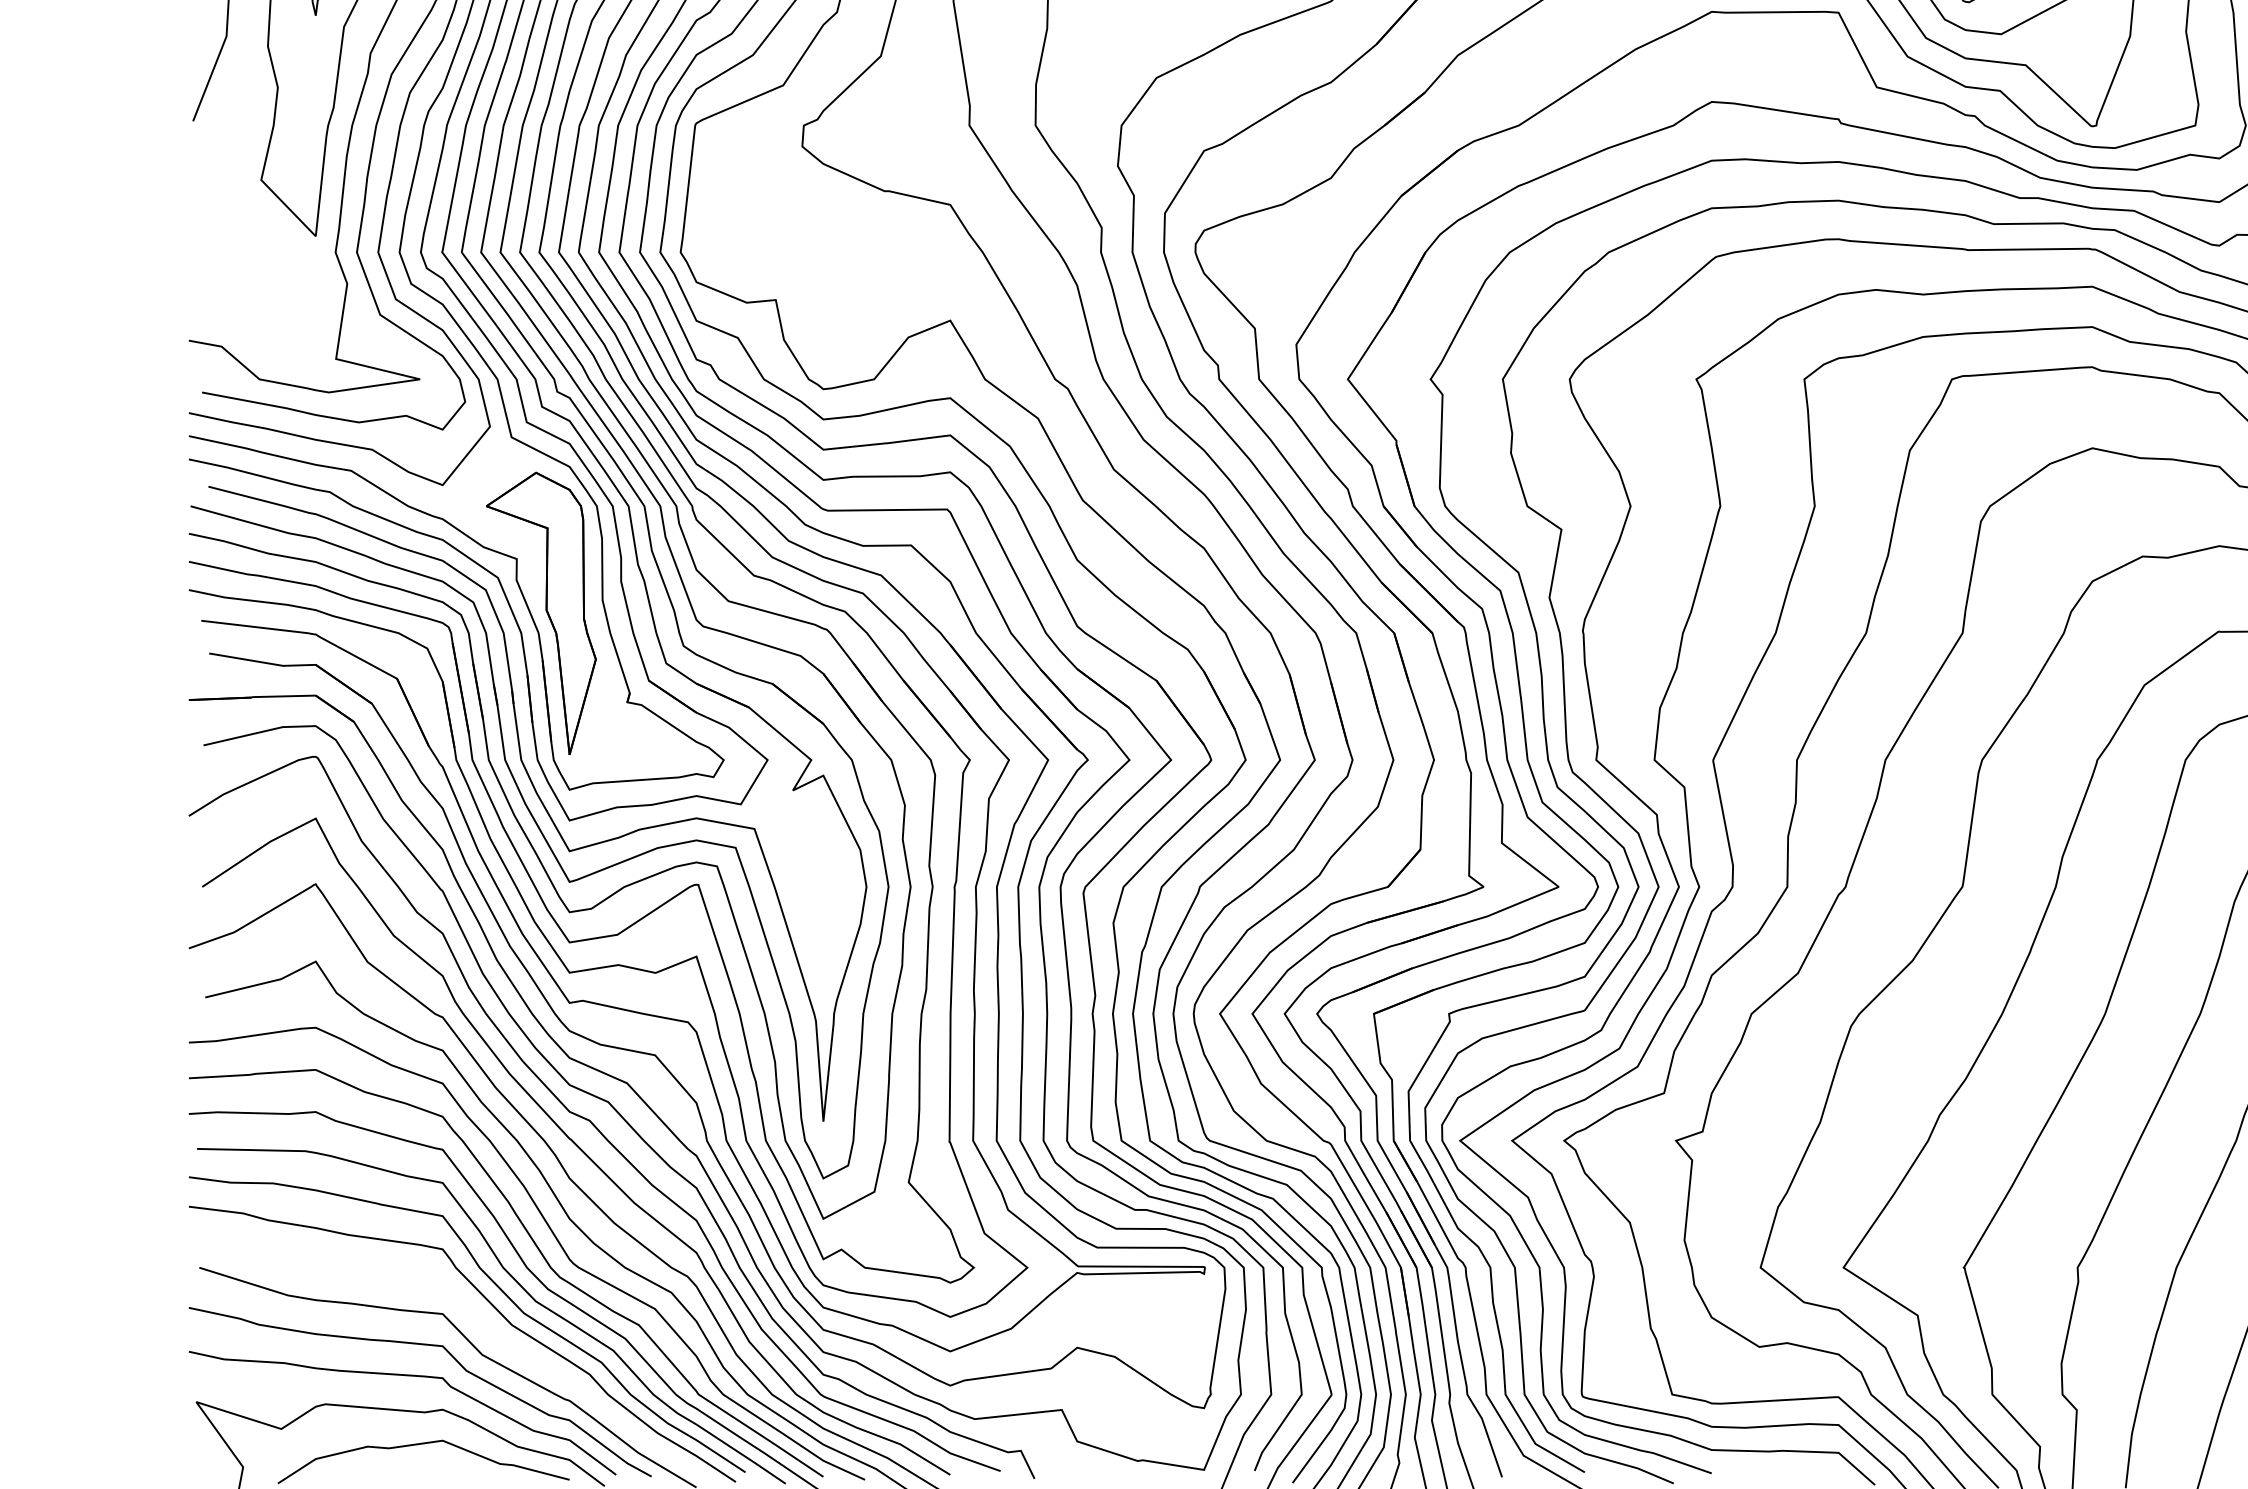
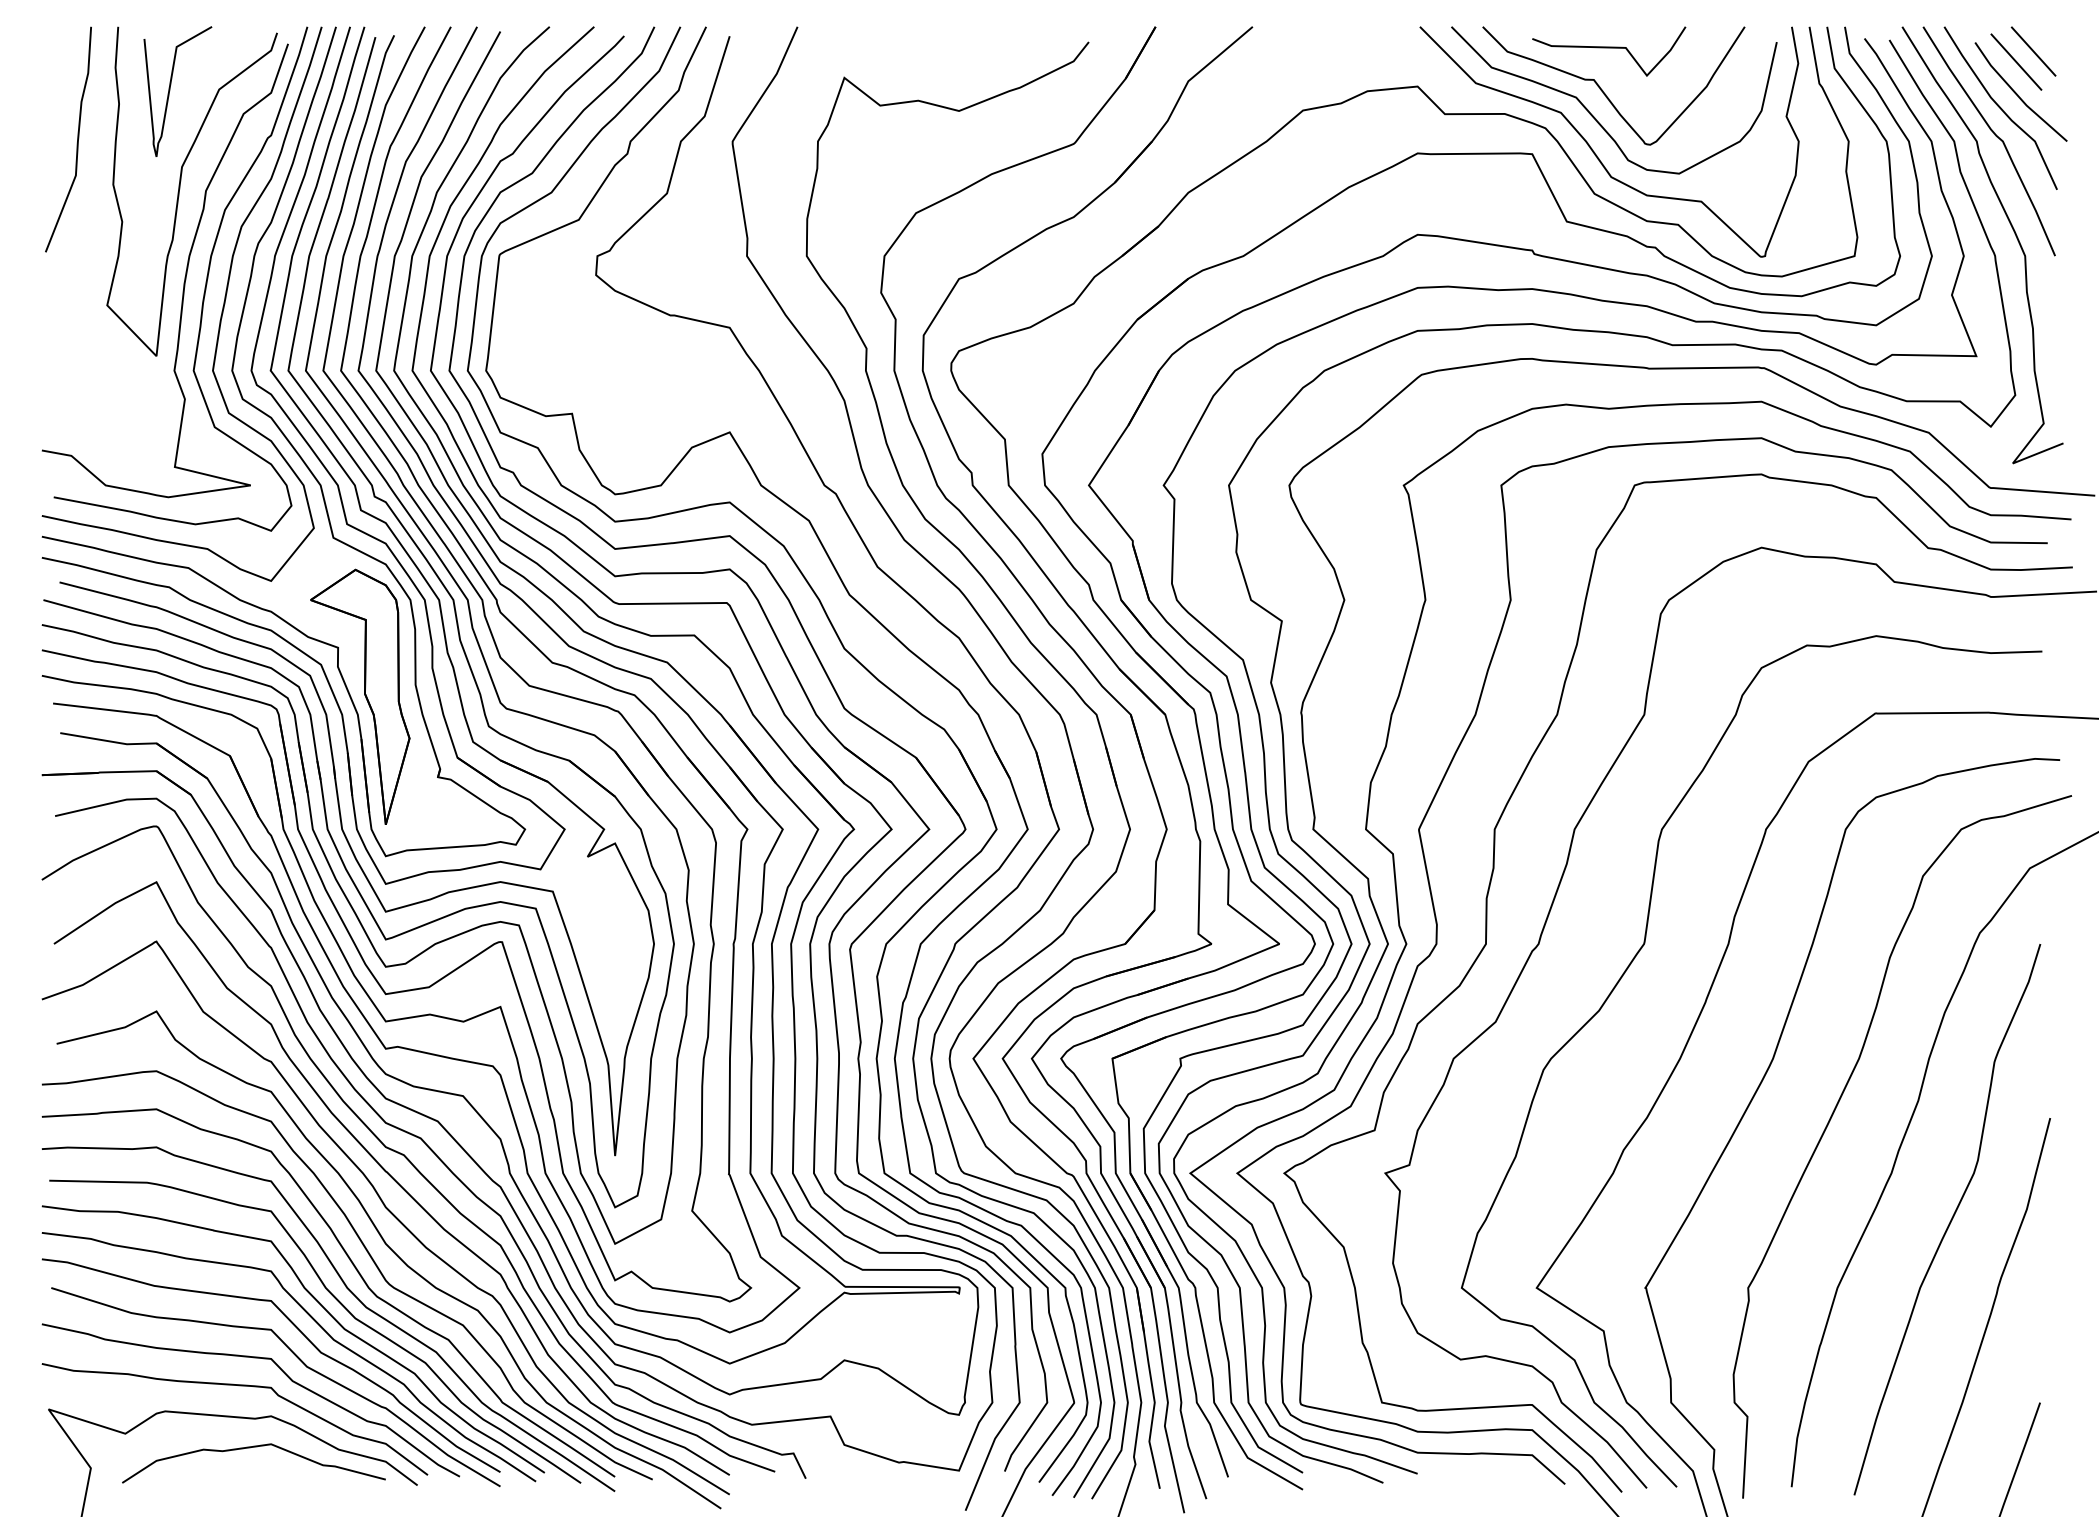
curve: (476, 1318) -> (301, 1333), added

